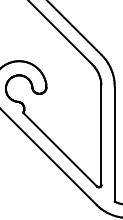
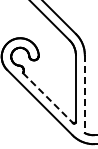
line: (114, 144) -> (84, 94), solid -> dashed
line: (60, 150) -> (48, 98), solid -> dashed

